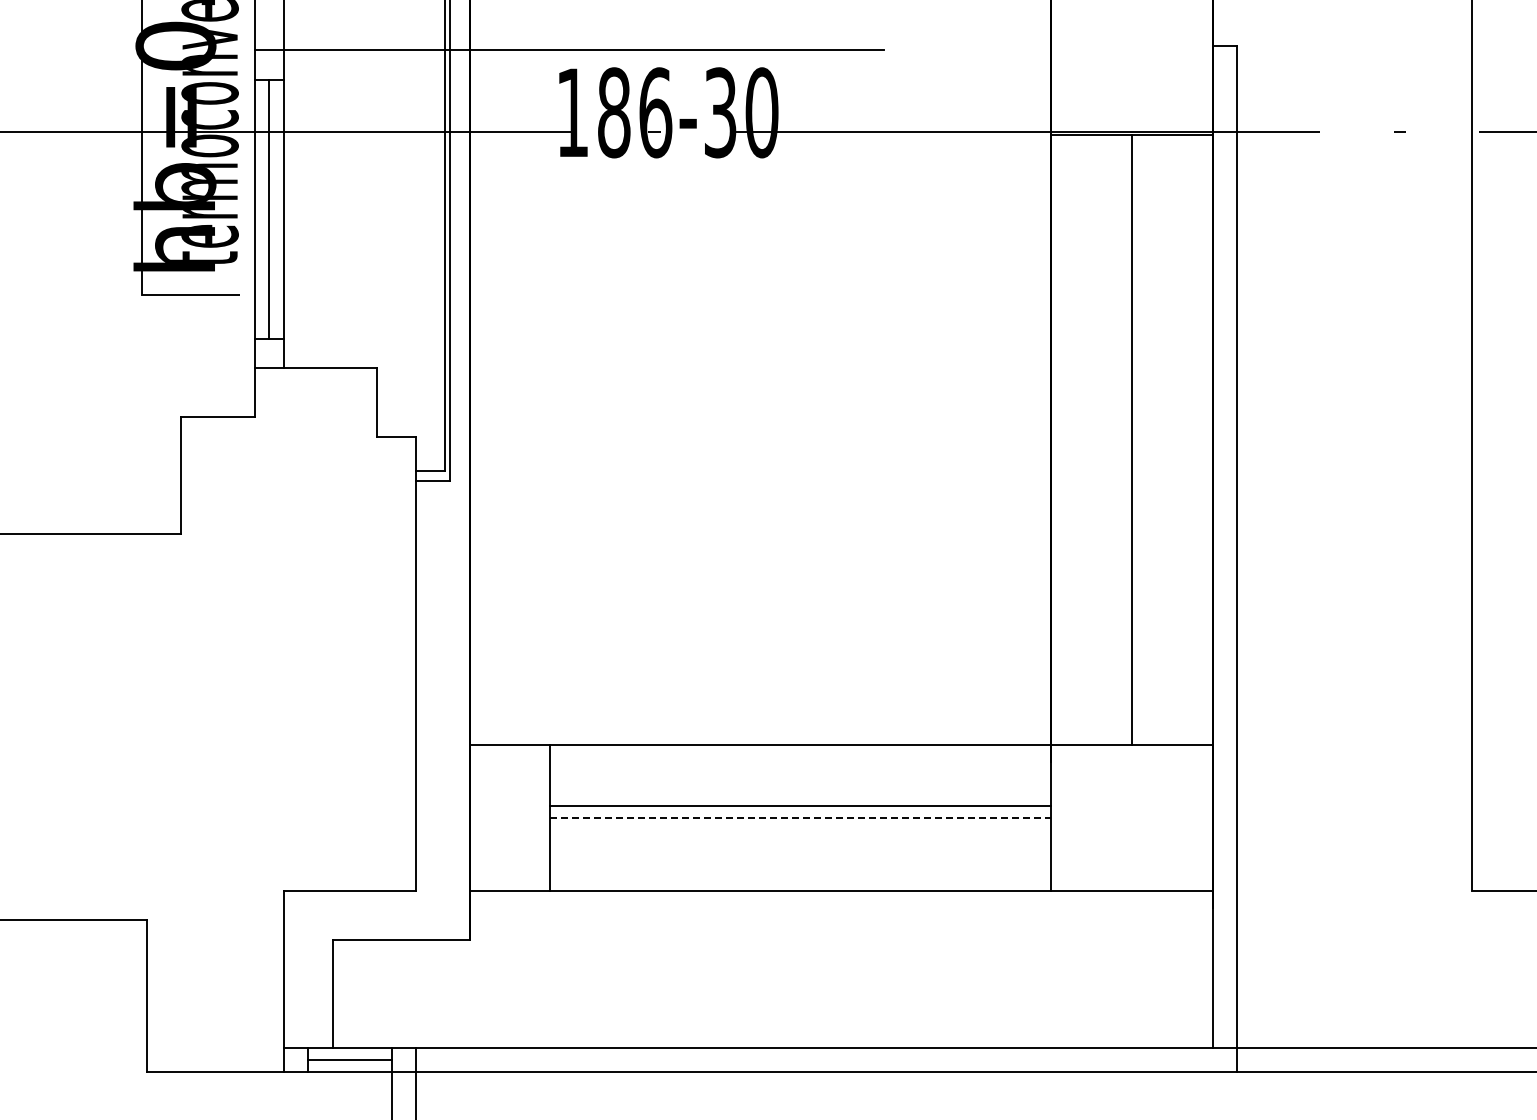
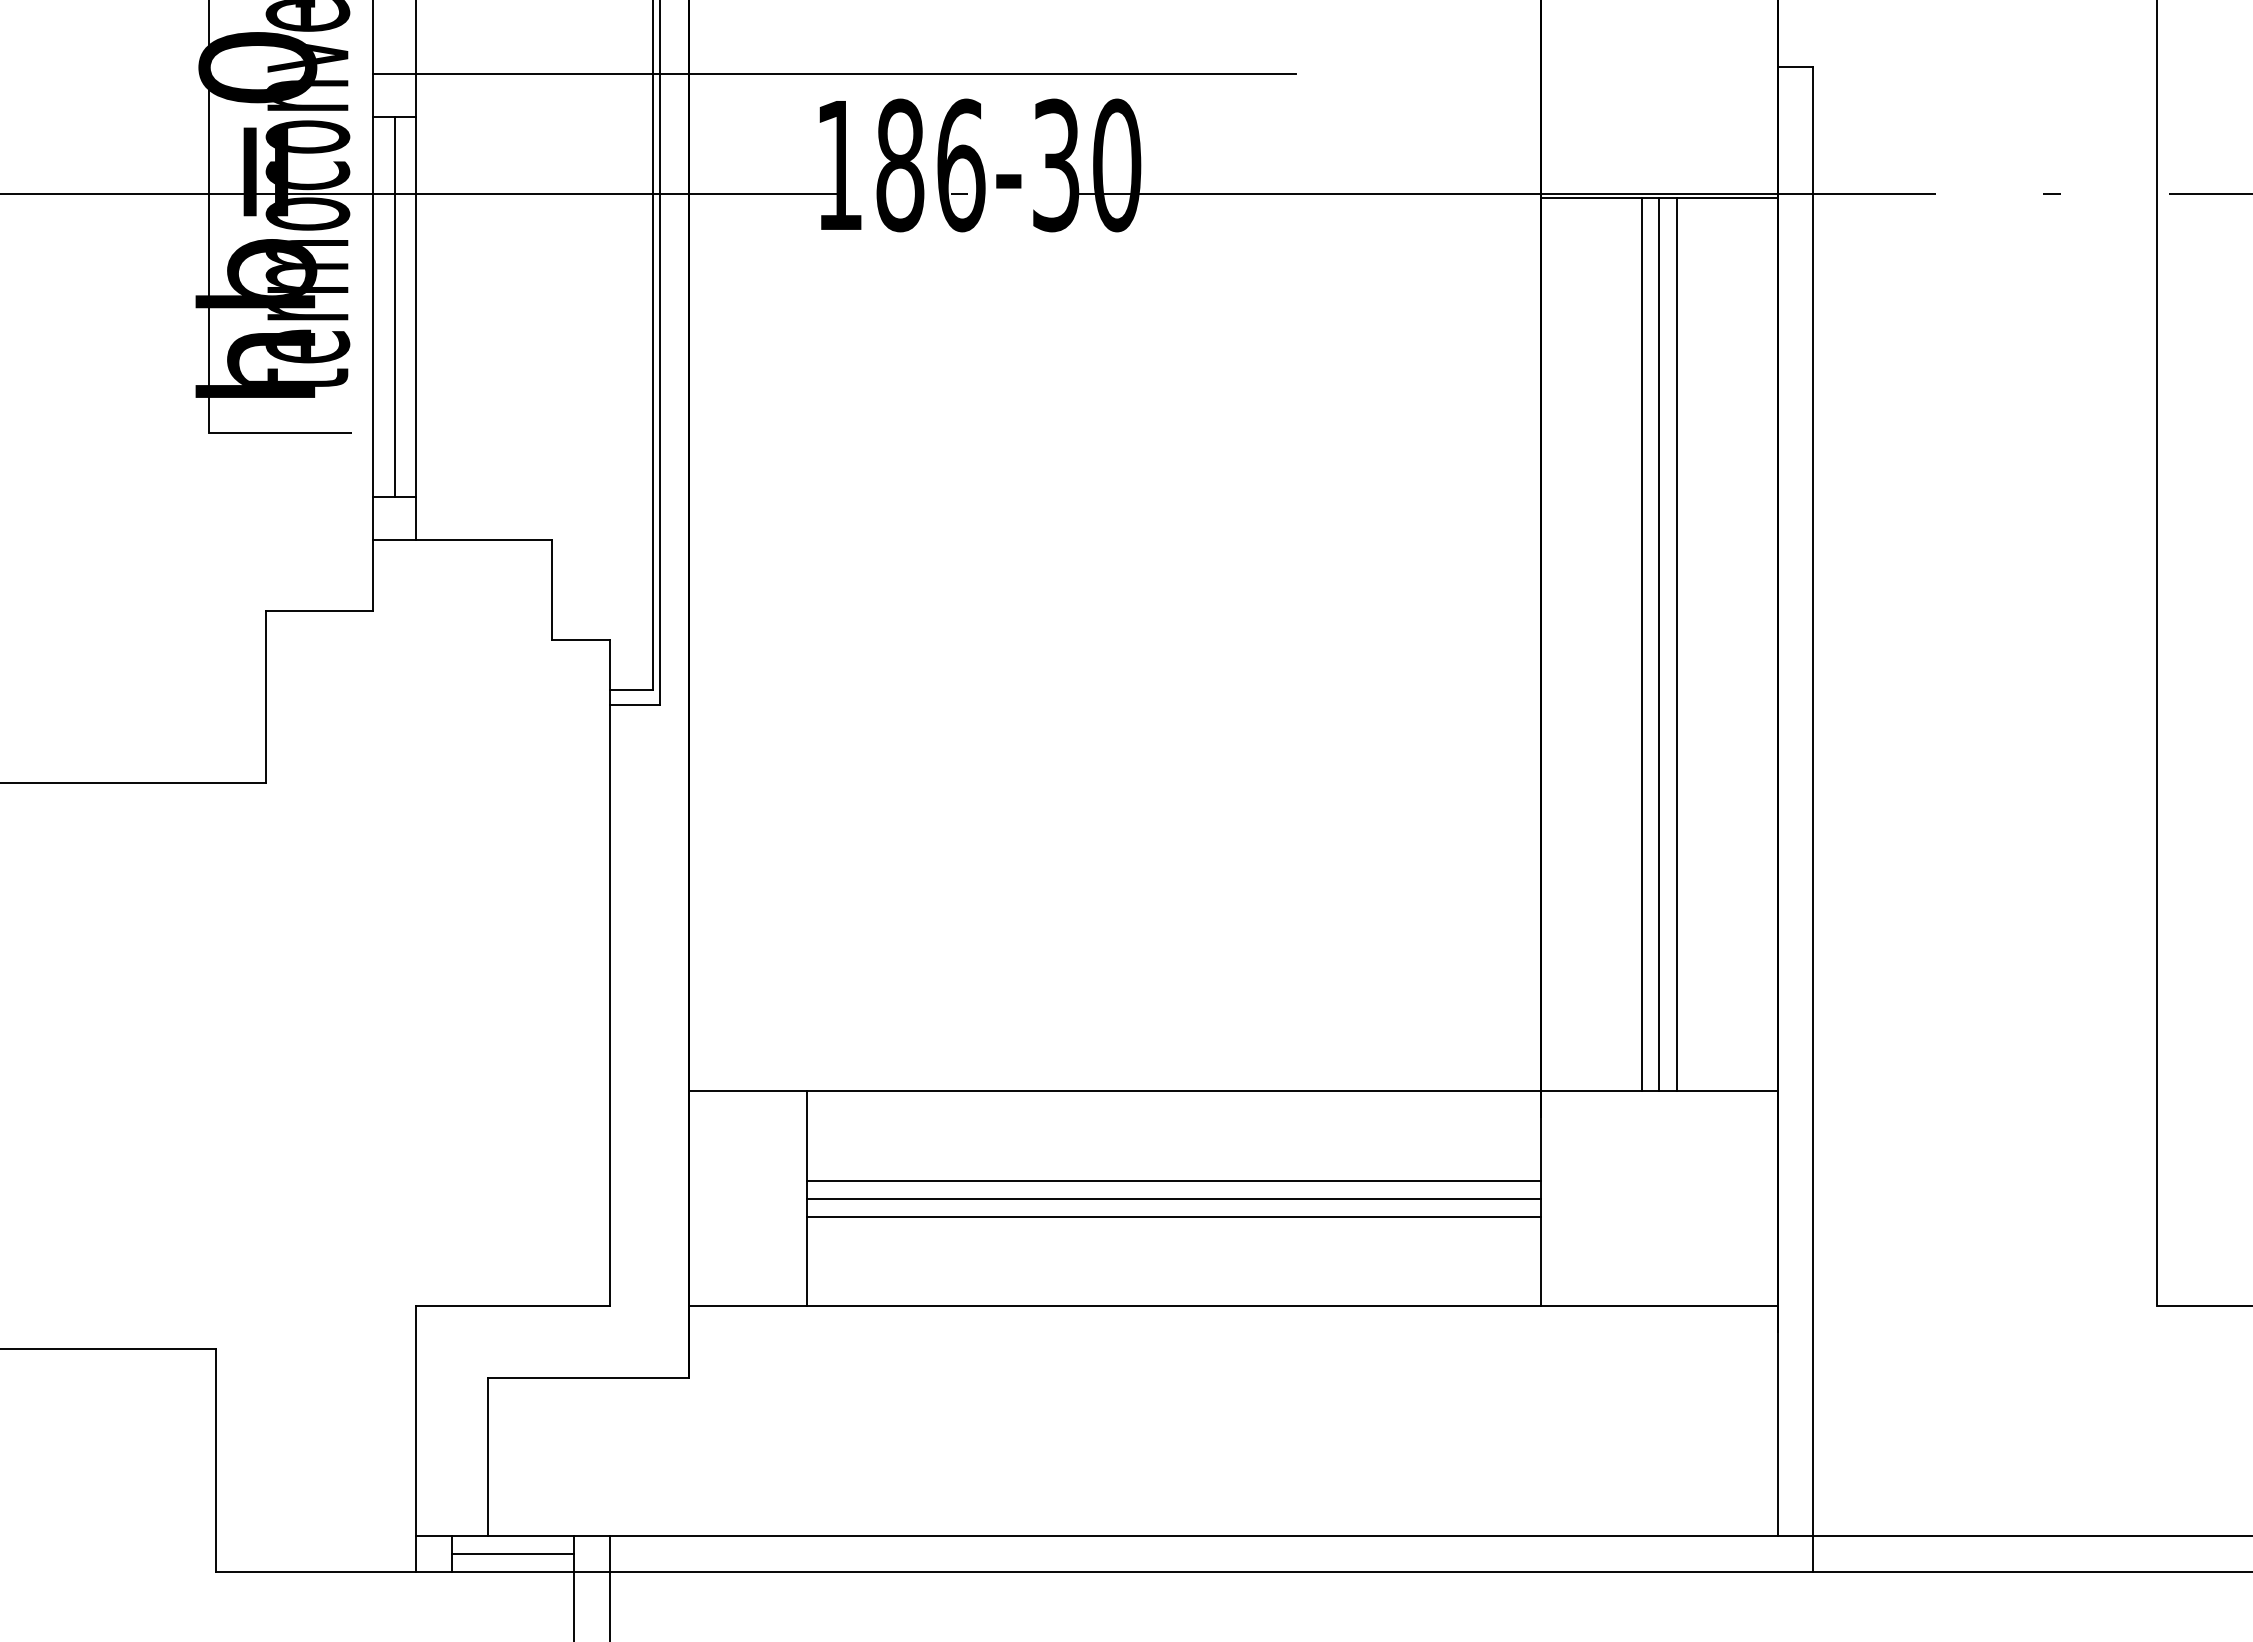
line: (1119, 439) -> (1641, 644), added
line: (1144, 439) -> (1677, 644), added
line: (801, 817) -> (1174, 1198), dashed -> solid
line: (800, 830) -> (1173, 1217), added

